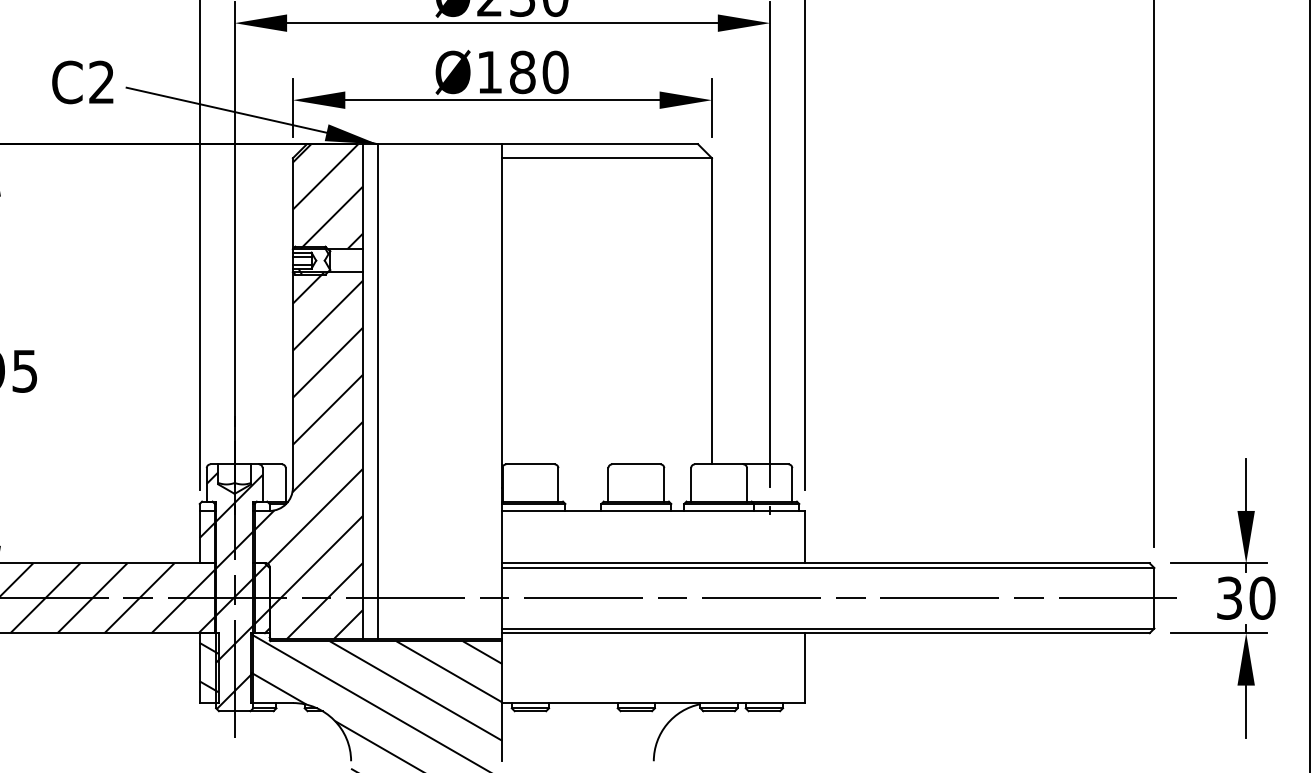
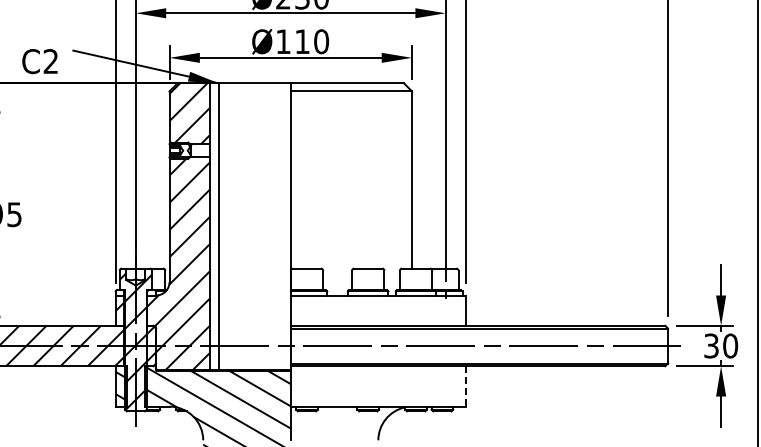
text: (522, 71) -> (302, 41), Ø180 -> Ø110
text: (81, 82) -> (39, 61), moved
line: (804, 668) -> (465, 386), solid -> dashed

